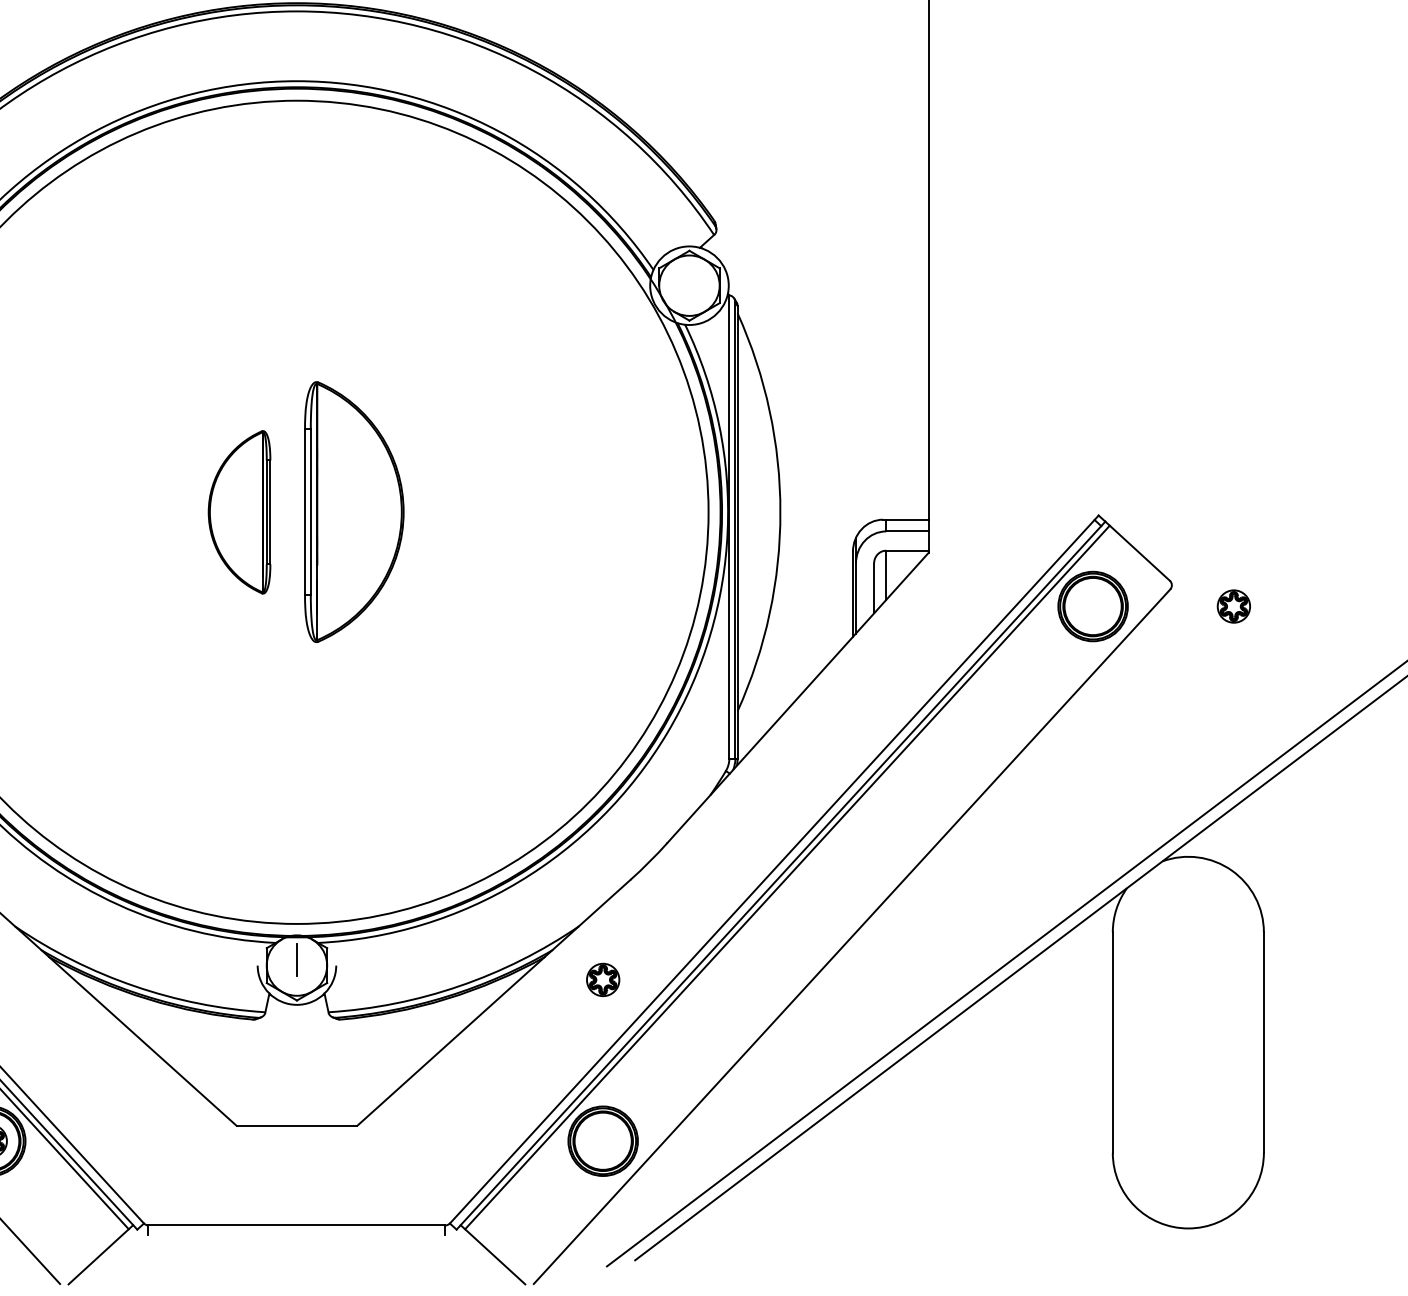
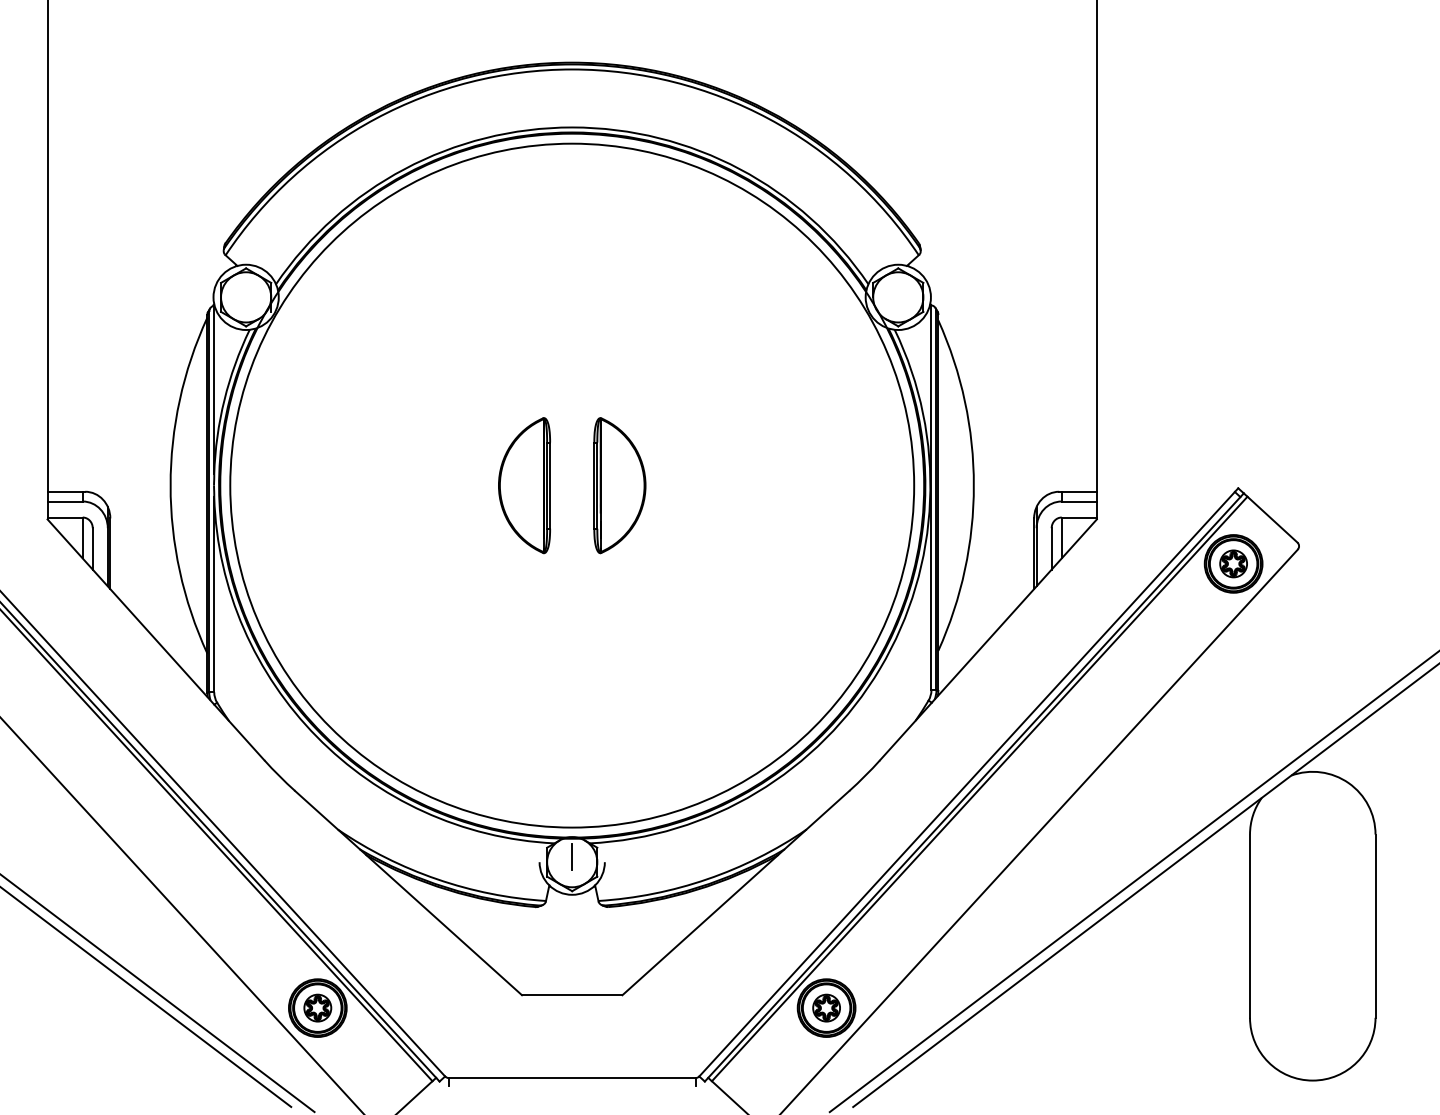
part: (353, 512) -> (619, 485), size x0.62
part: (1233, 606) -> (1233, 563), moved
part: (603, 979) -> (826, 1007), moved

